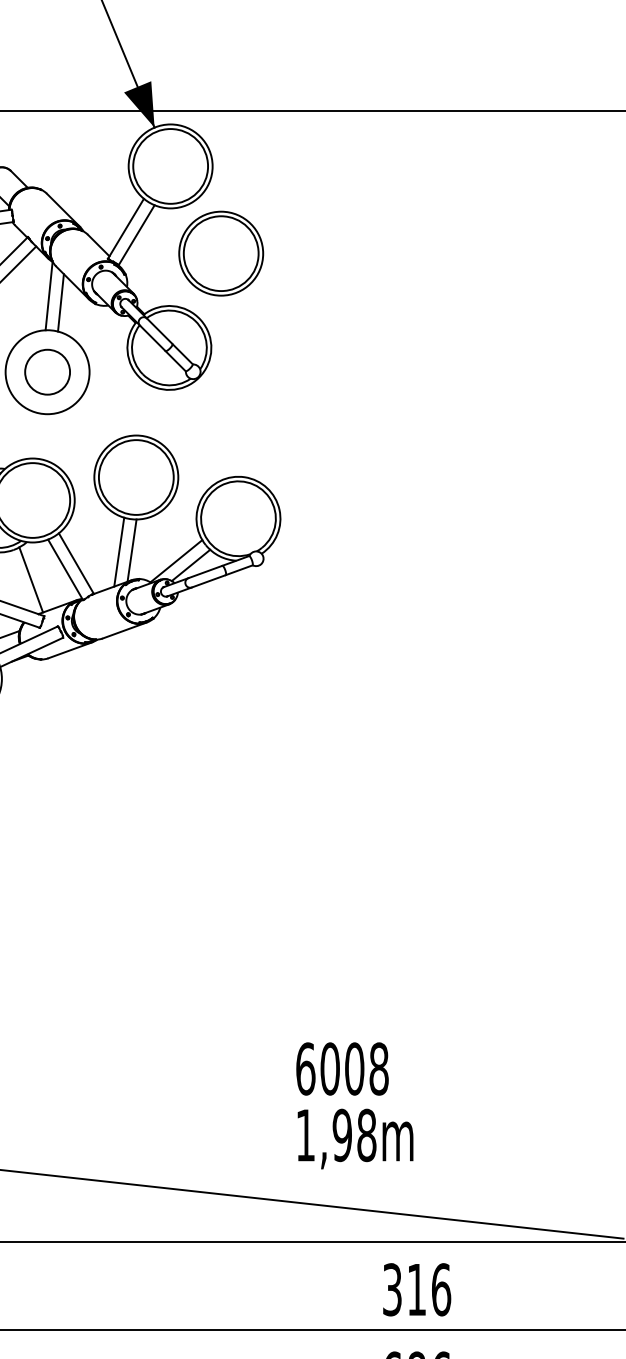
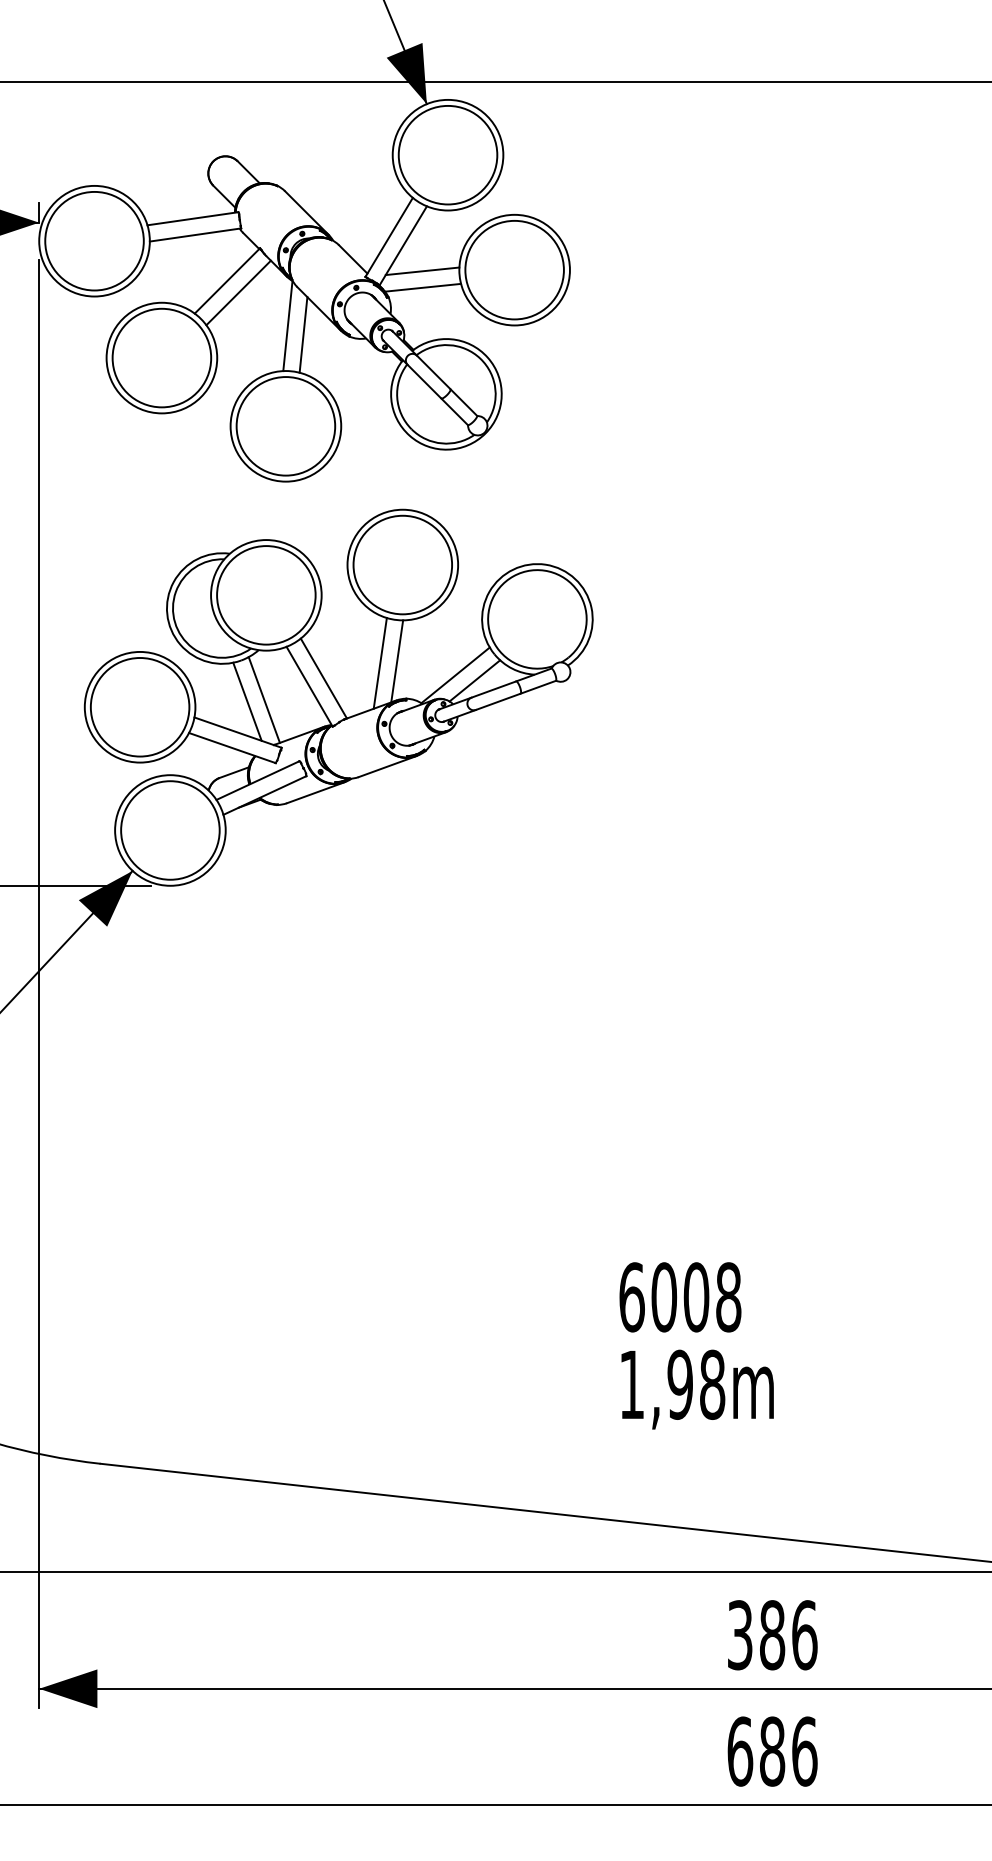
line: (151, 254) -> (422, 271), added
line: (152, 266) -> (423, 287), added
circle: (47, 372) -> (285, 426), size x1.67
line: (18, 581) -> (247, 701), added
text: (354, 1105) -> (696, 1345), moved
text: (416, 1289) -> (772, 1635), 316 -> 386

